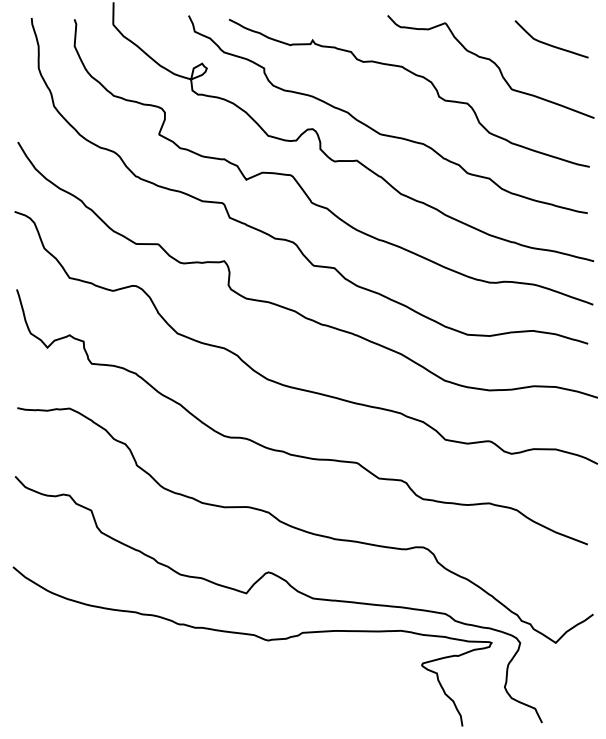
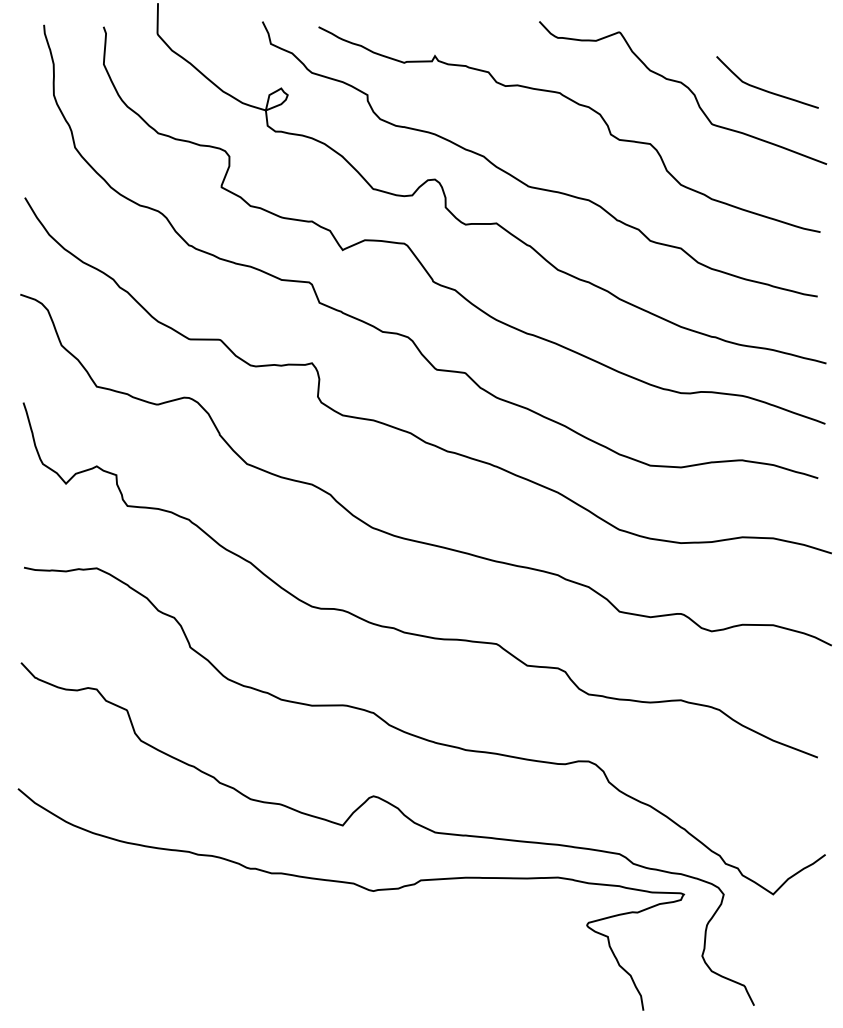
curve: (548, 43) -> (763, 88), moved

